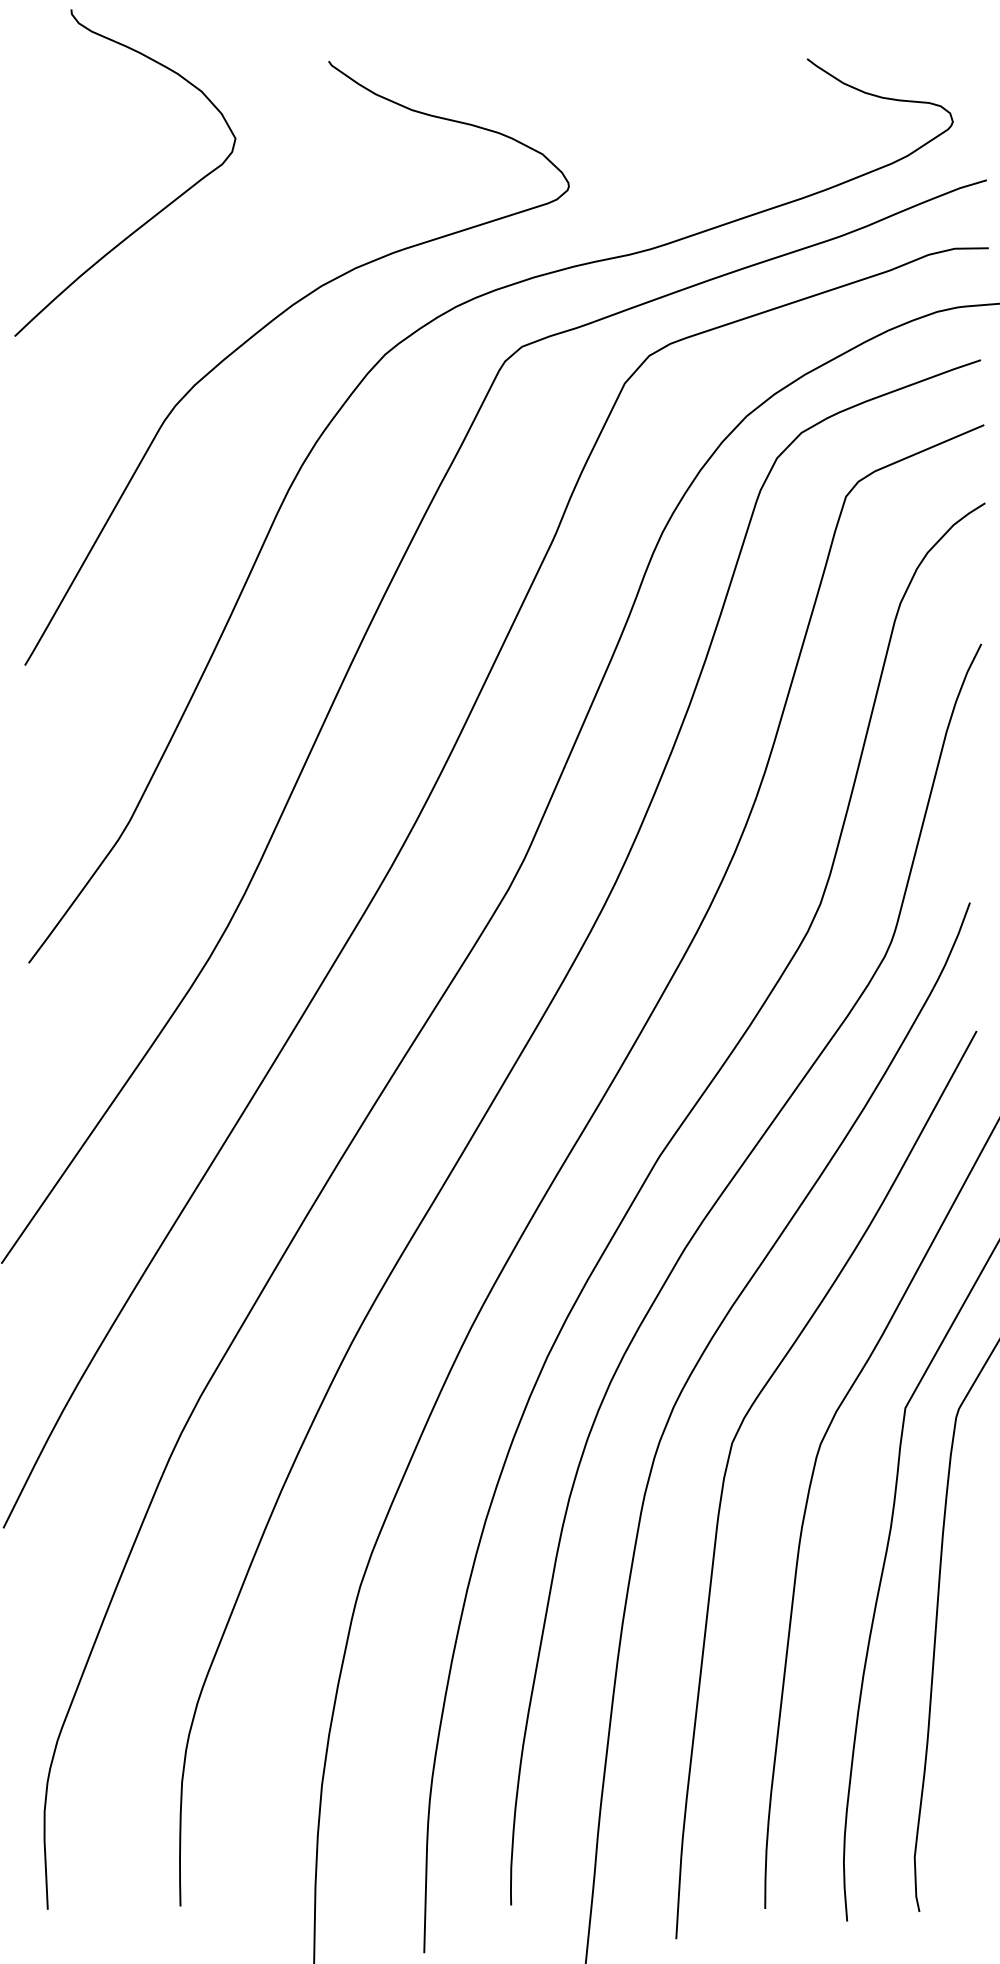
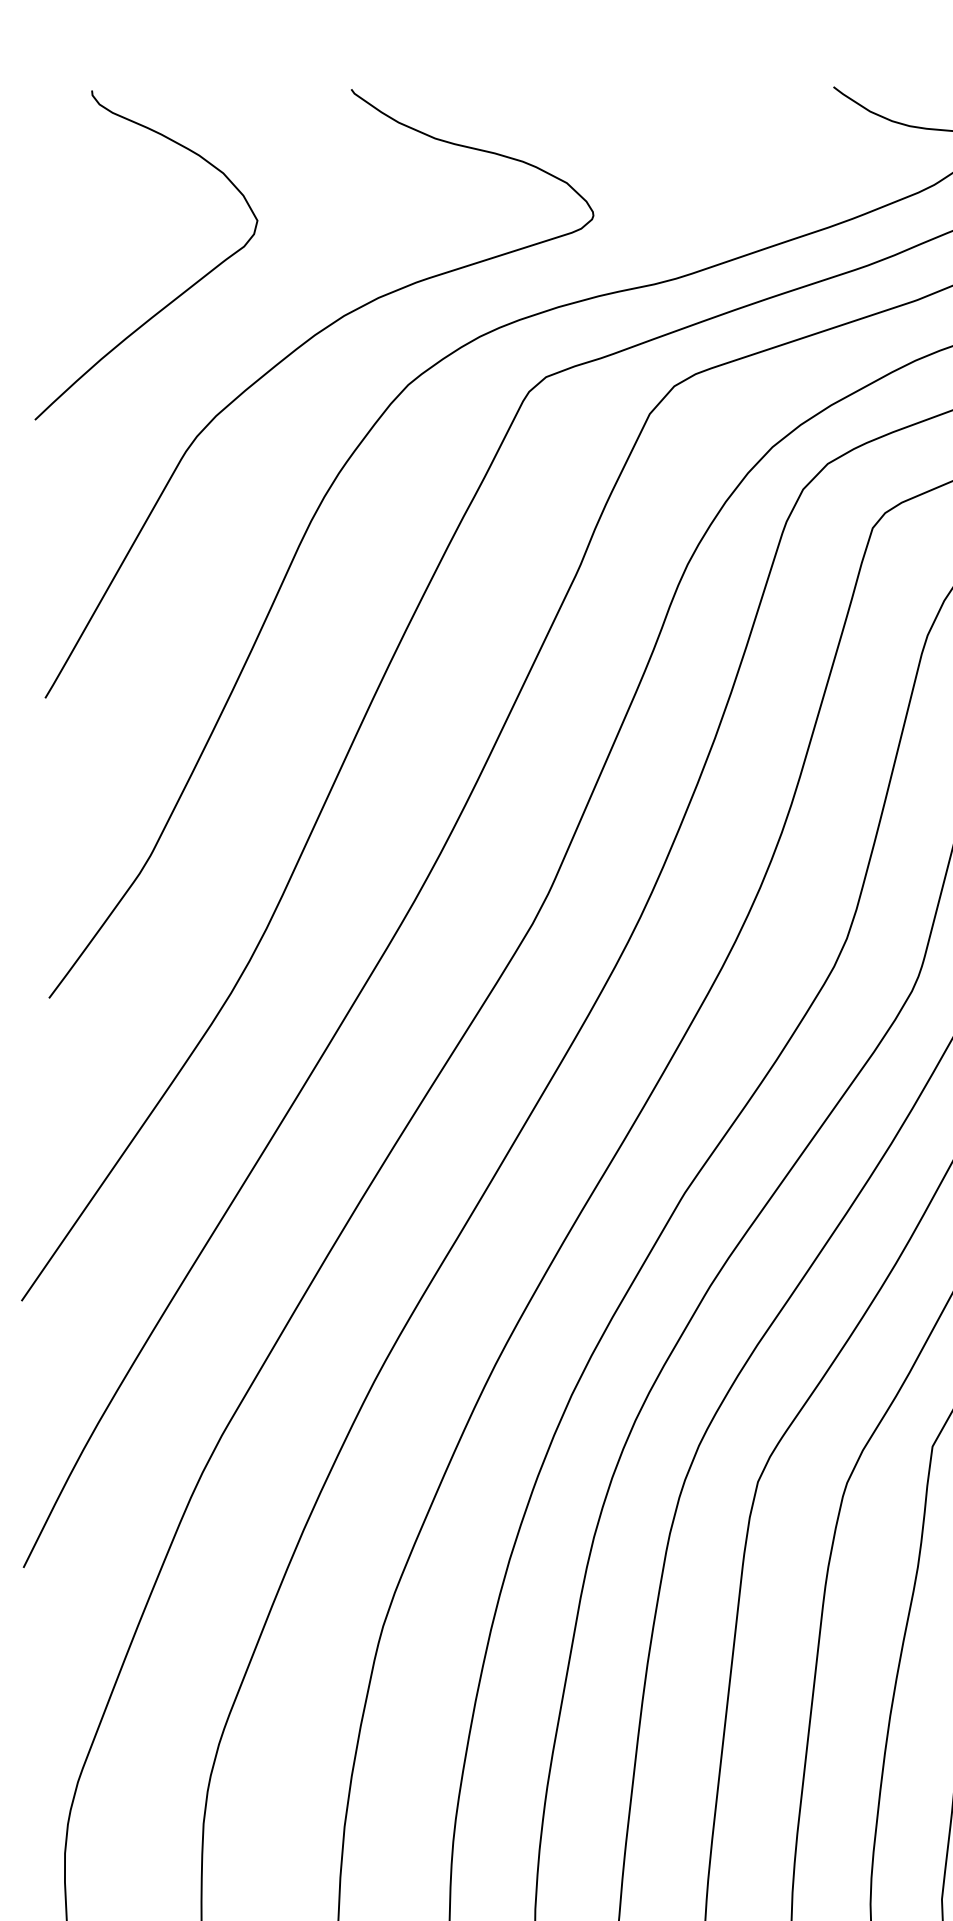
curve: (157, 212) -> (178, 295), moved

